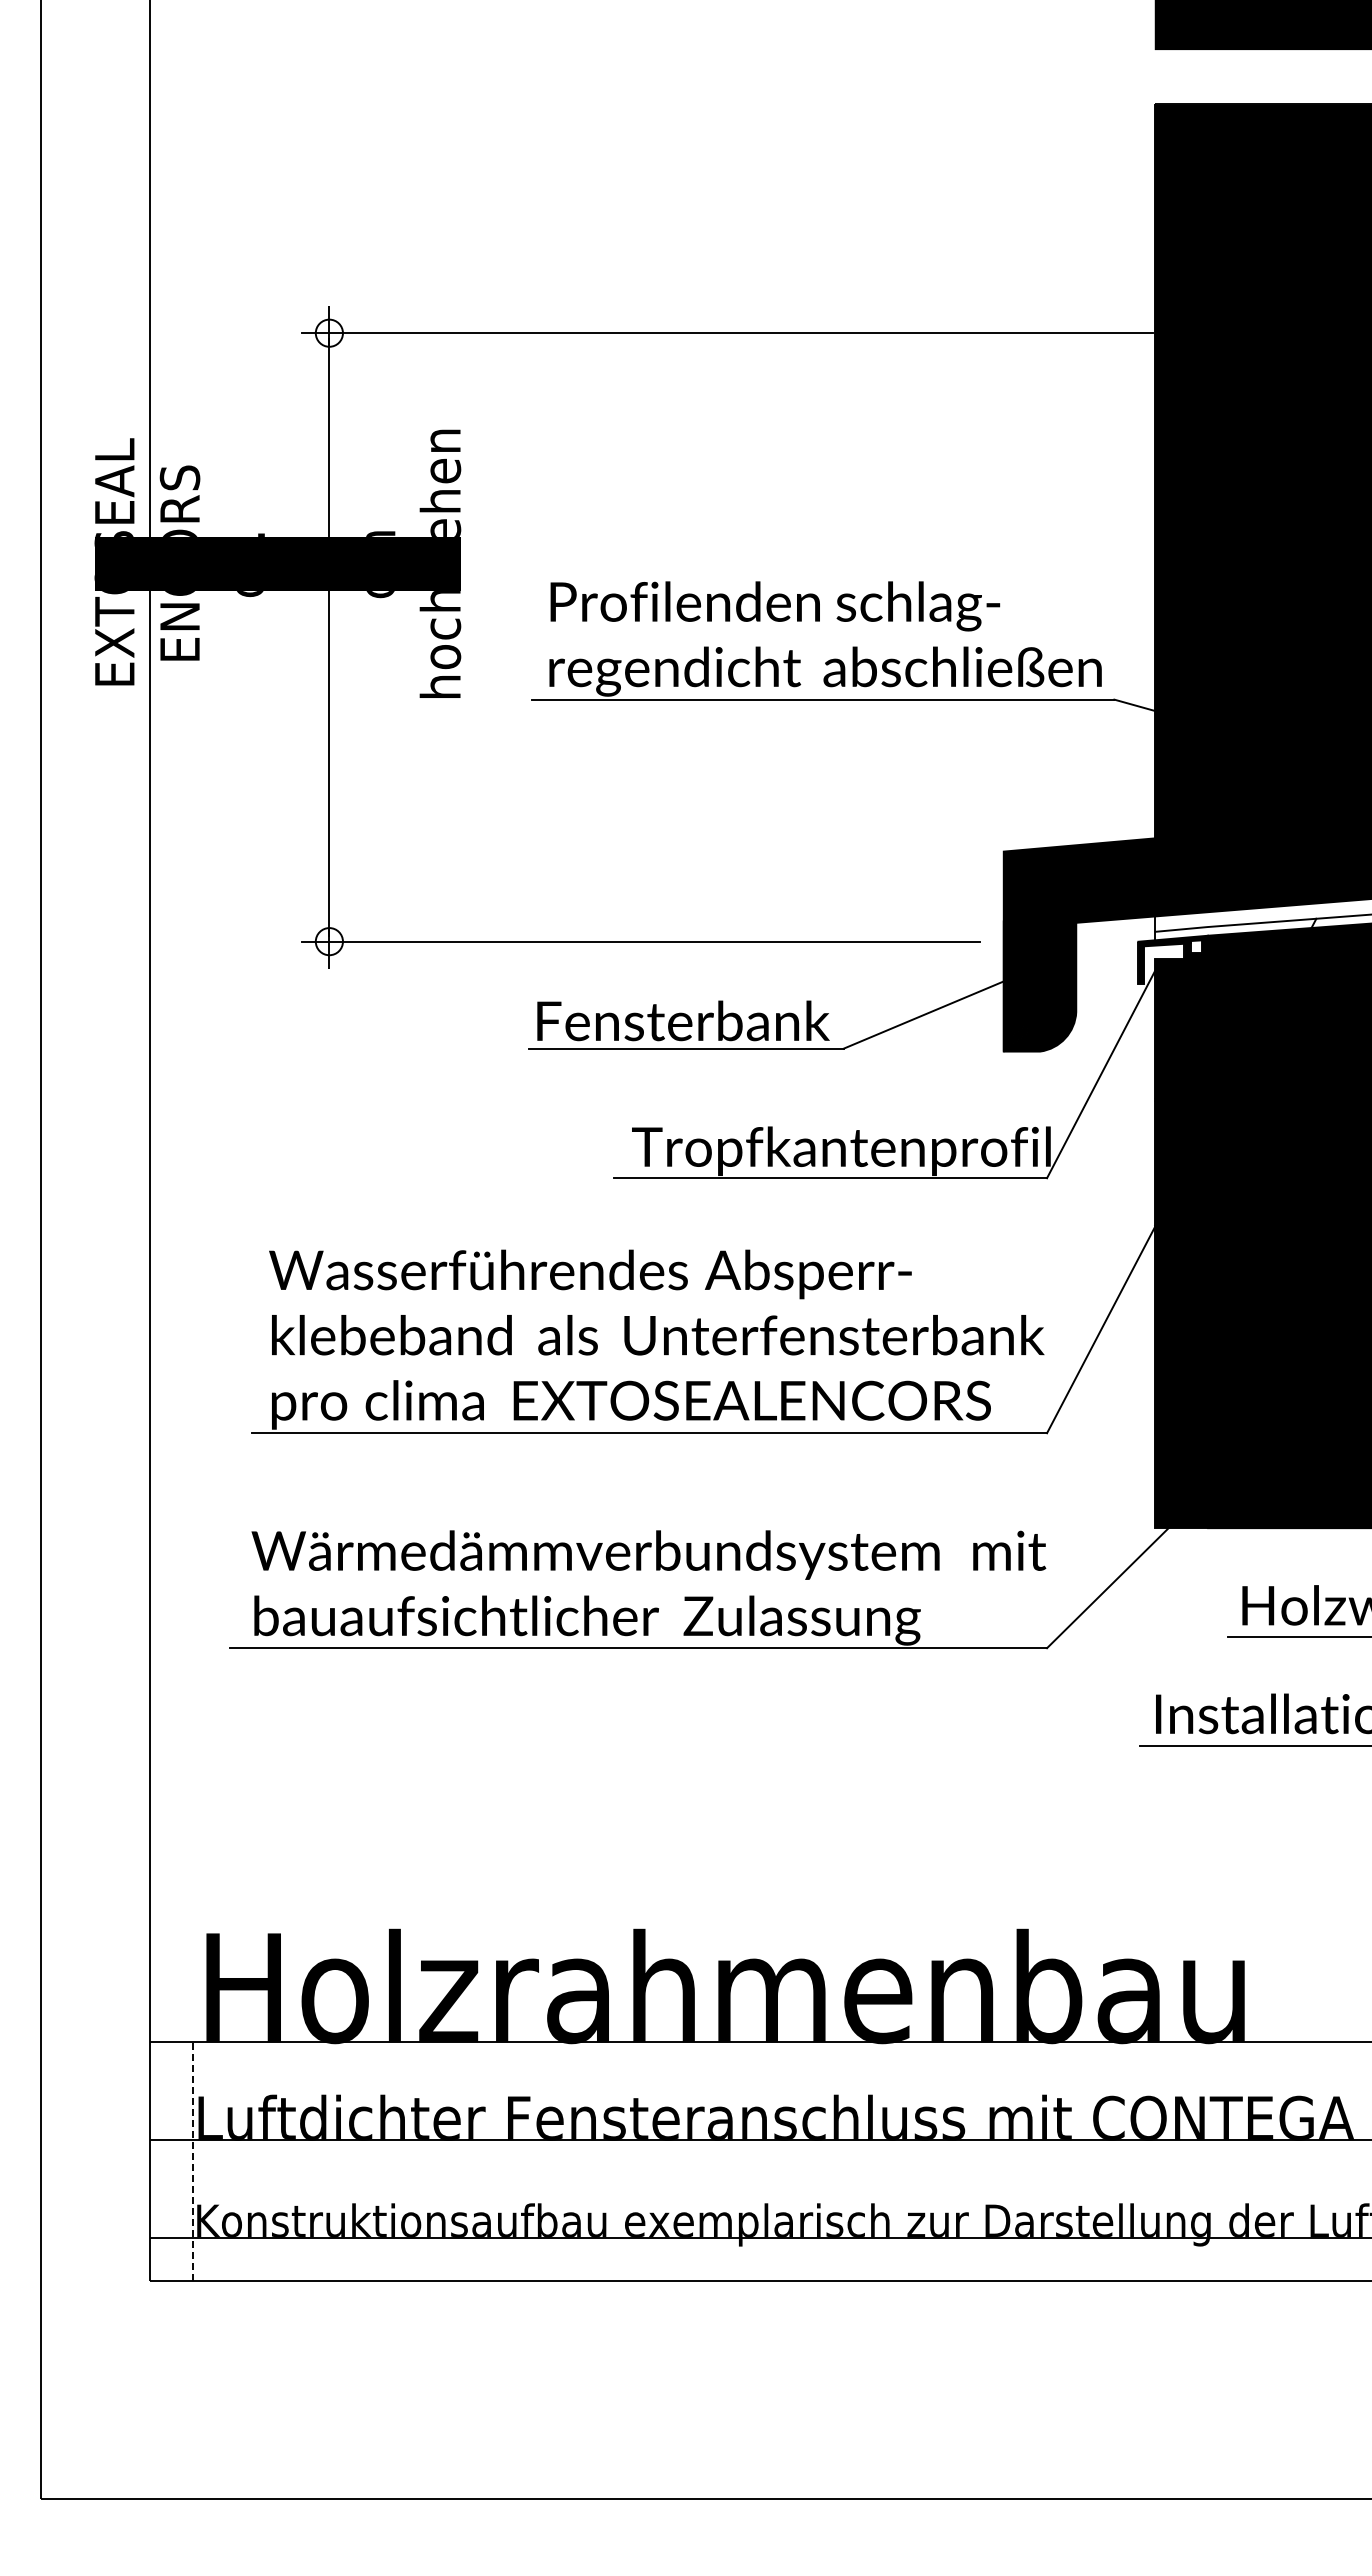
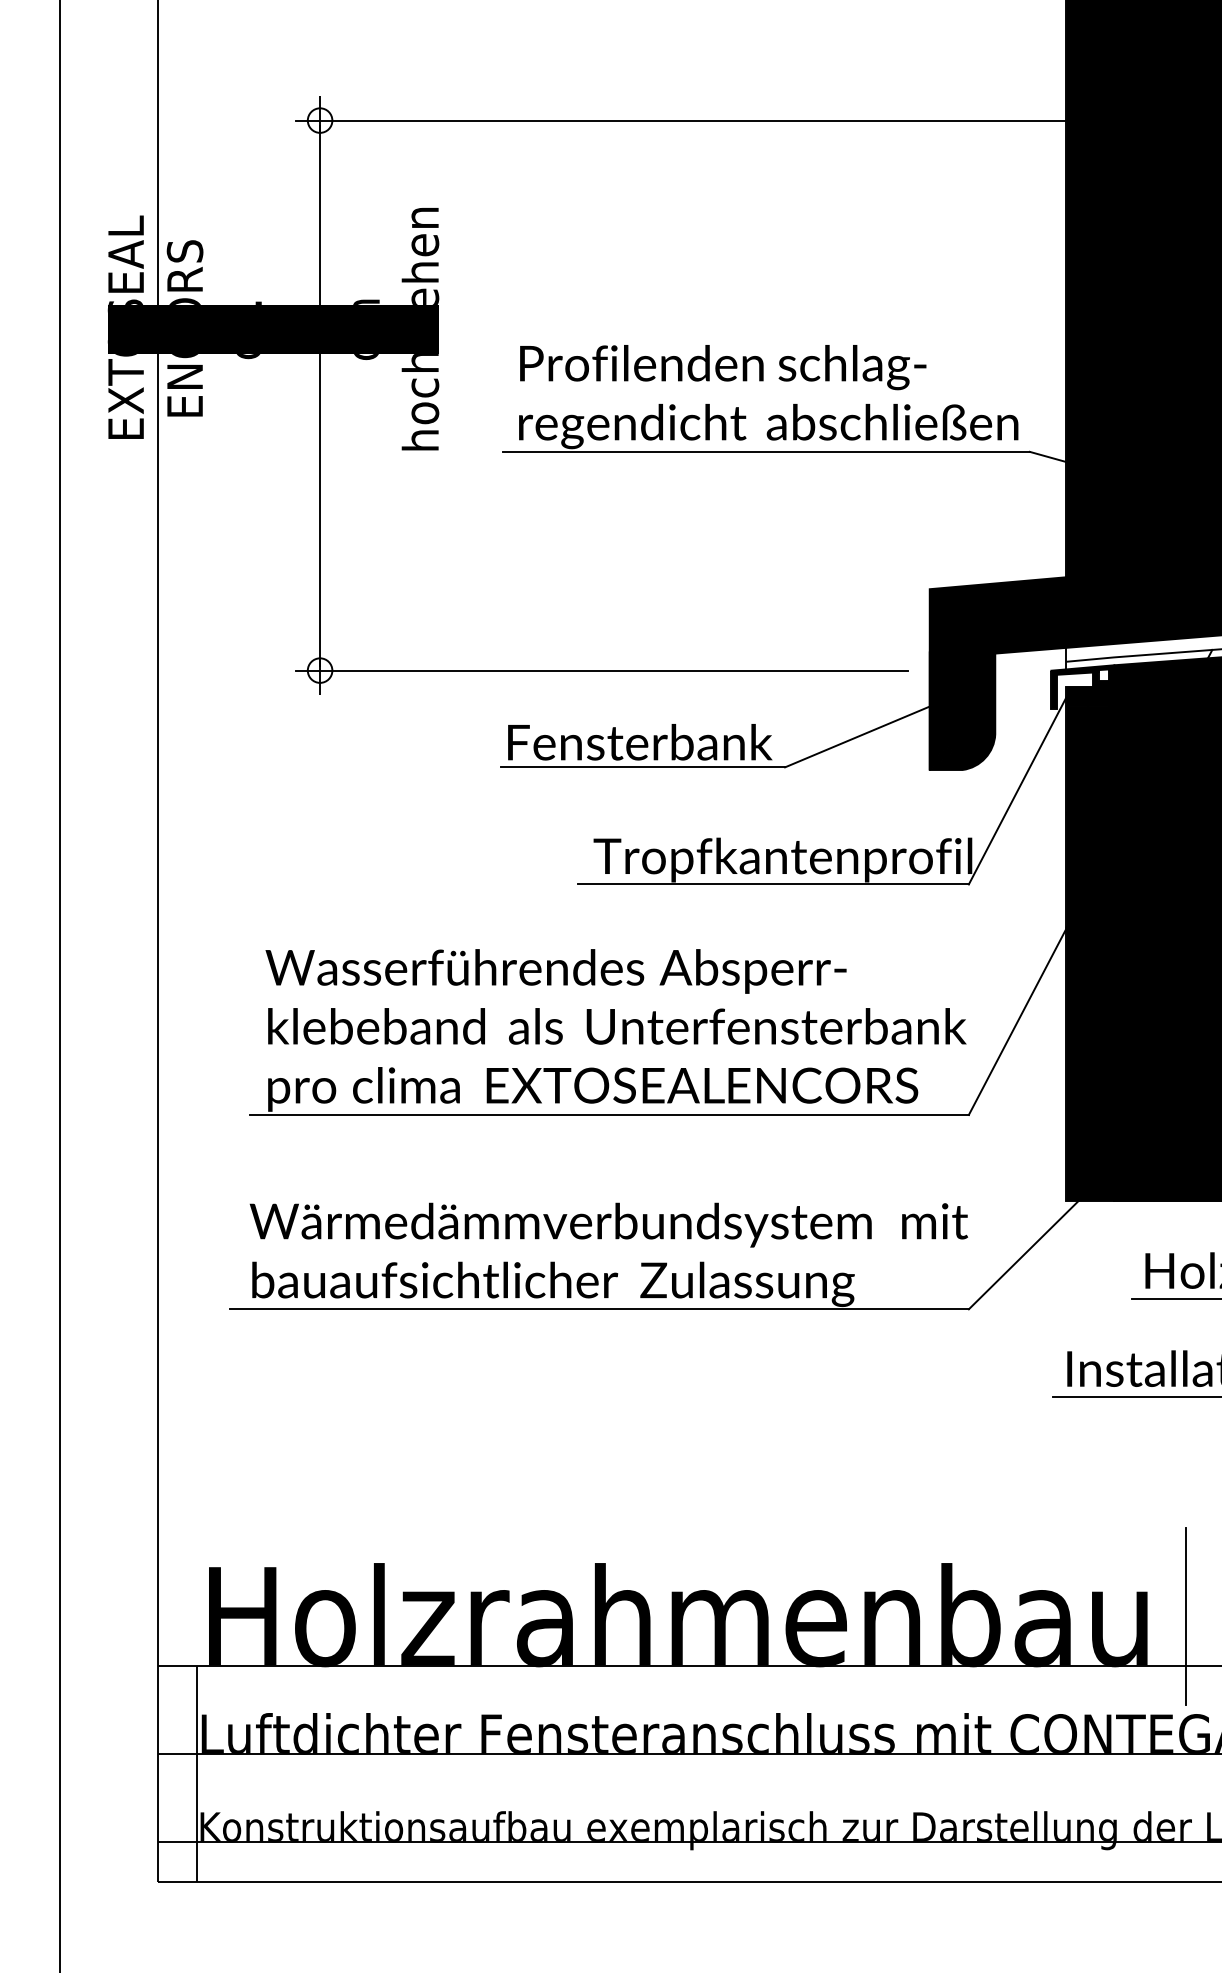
line: (1286, 1987) -> (1185, 1616), added
line: (193, 2161) -> (197, 1773), dashed -> solid

